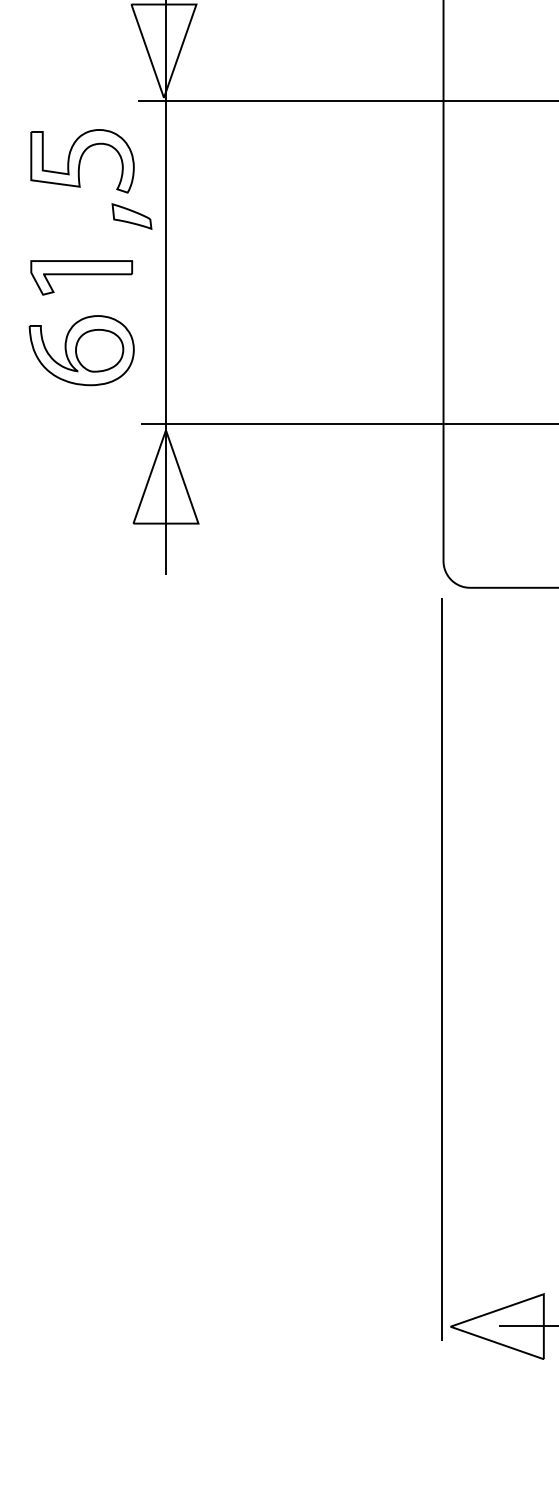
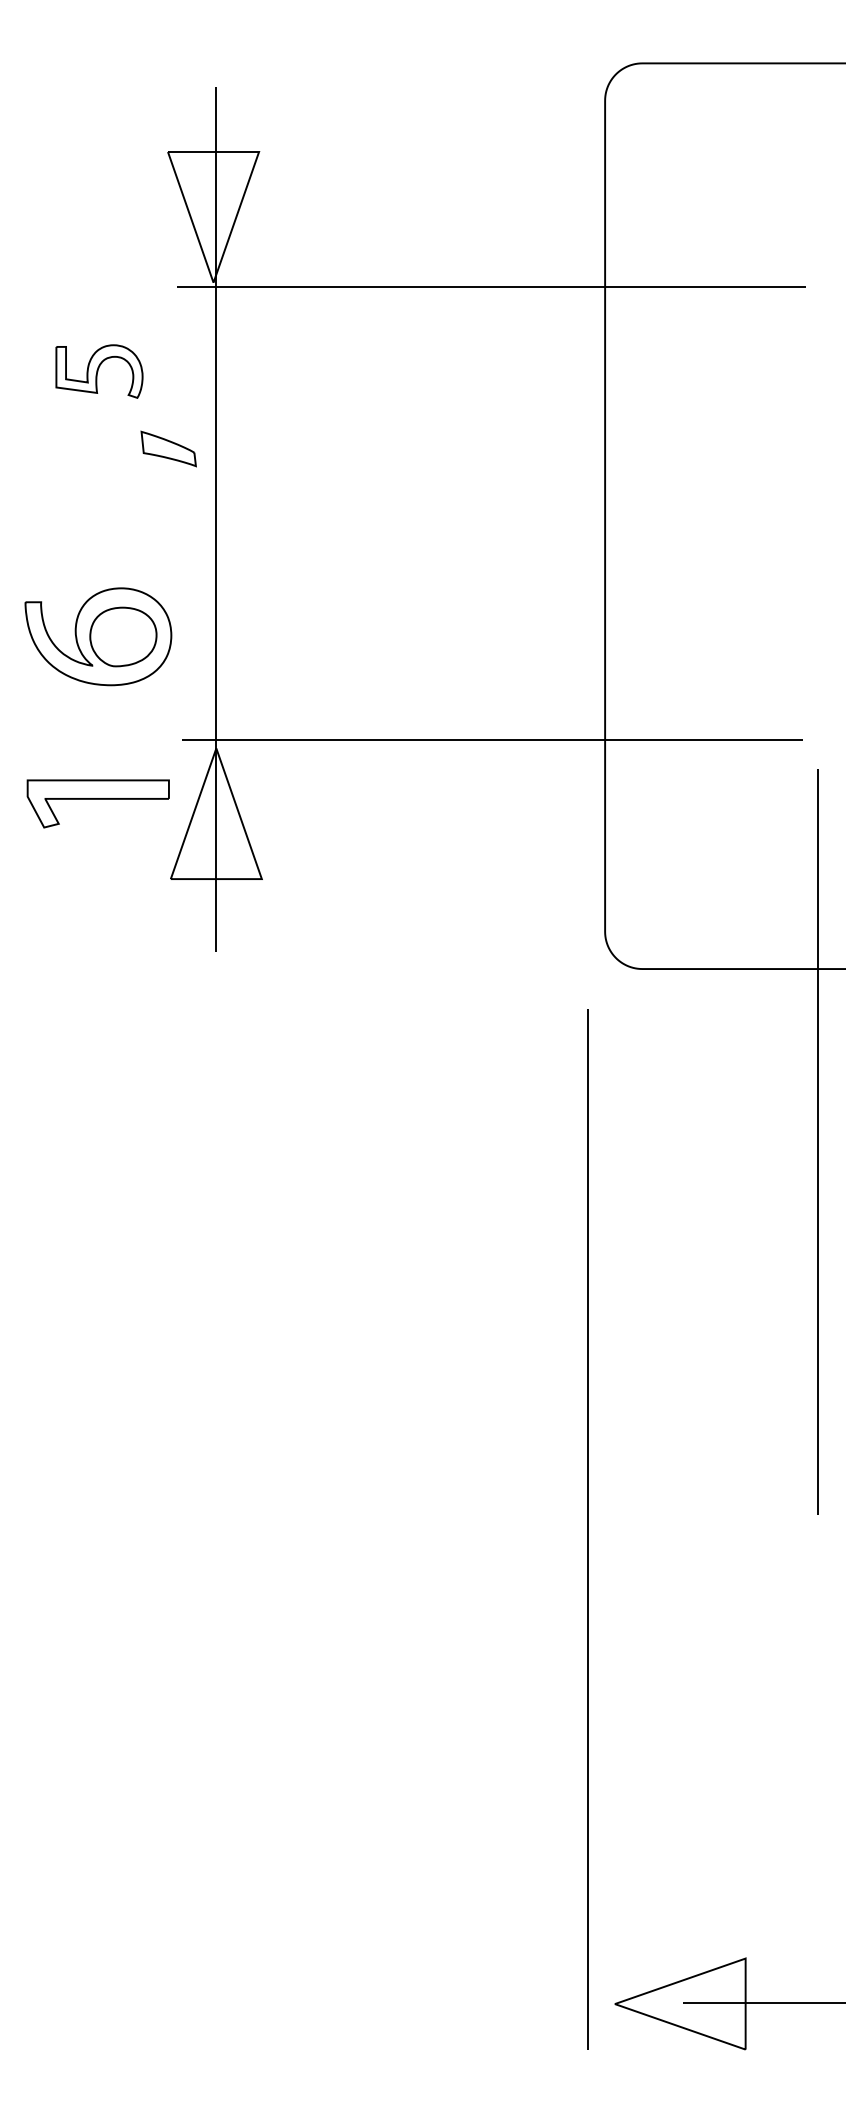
part: (82, 161) -> (99, 371), size x0.6
part: (81, 277) -> (97, 803), moved
line: (442, 969) -> (587, 1529), moved

